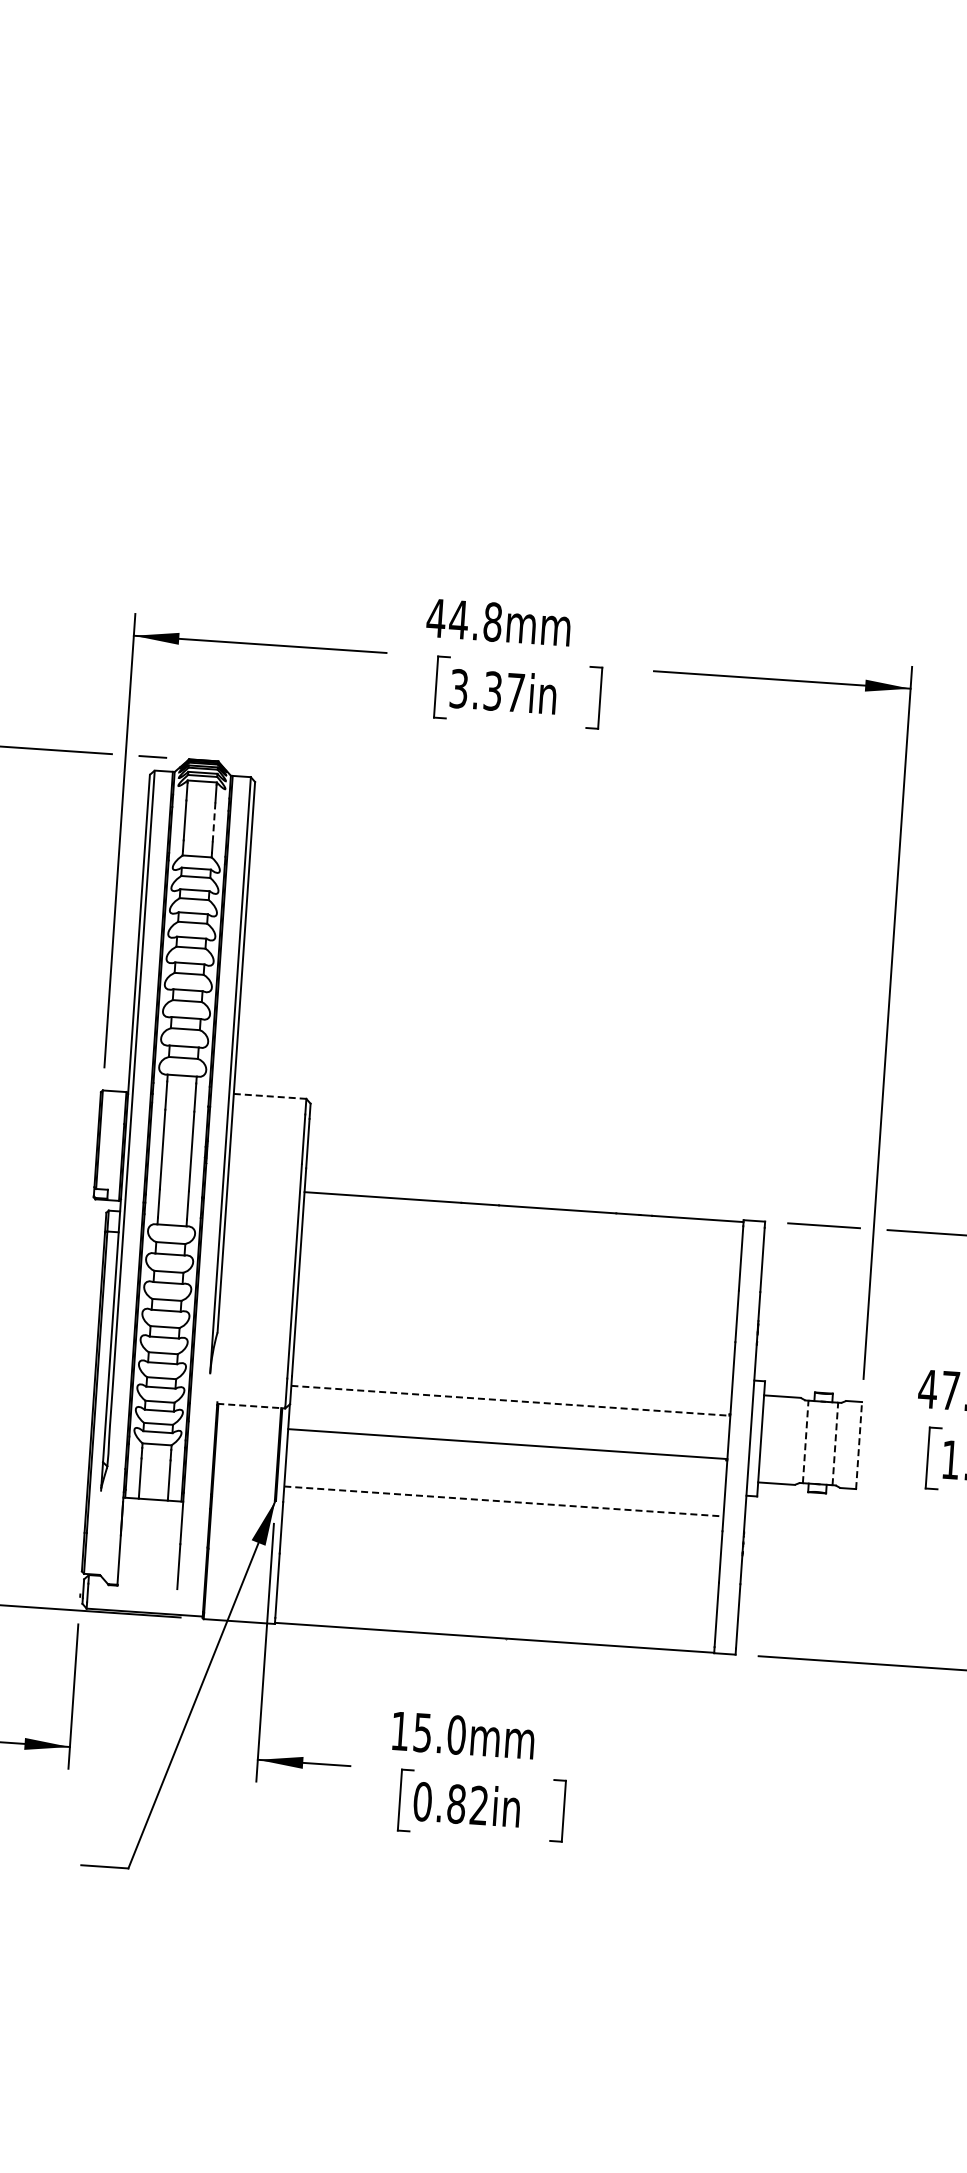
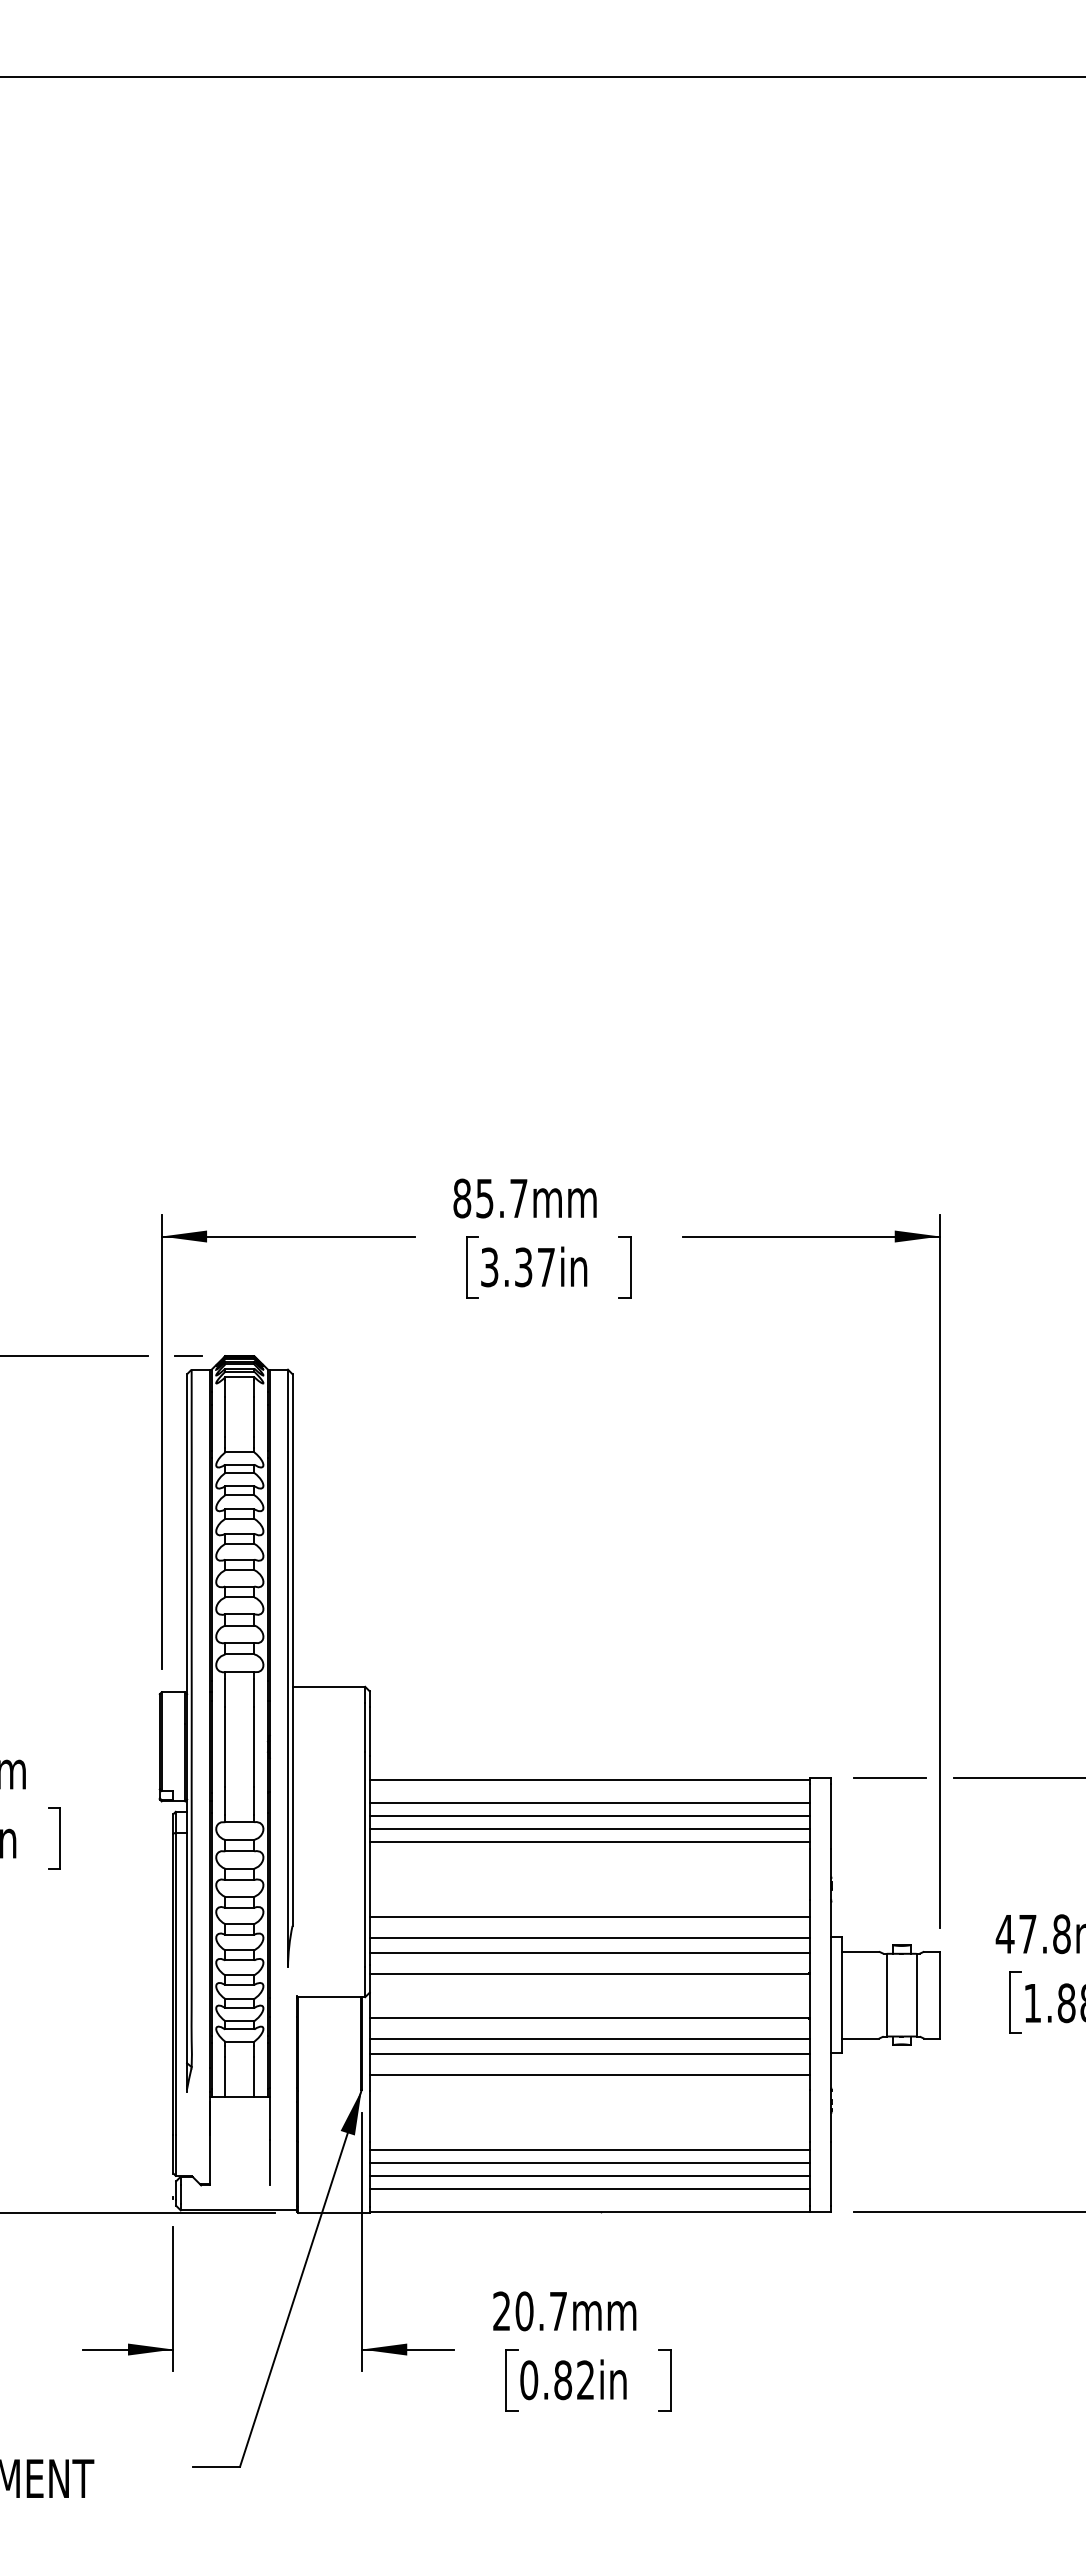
text: (463, 620) -> (489, 1198), 44.8mm -> 85.7mm
line: (214, 822) -> (254, 1417), dashed -> solid
line: (270, 1096) -> (329, 1686), dashed -> solid
line: (522, 1229) -> (589, 1802), added
line: (521, 1242) -> (589, 1815), added
line: (520, 1255) -> (589, 1828), added
line: (519, 1268) -> (589, 1841), added
line: (514, 1343) -> (589, 1916), added
line: (512, 1365) -> (589, 1938), added
line: (512, 1379) -> (589, 1952), added
line: (511, 1401) -> (590, 1974), dashed -> solid
line: (251, 1406) -> (331, 1997), dashed -> solid
line: (805, 1441) -> (886, 1994), dashed -> solid
line: (835, 1443) -> (916, 1994), dashed -> solid
line: (859, 1445) -> (940, 1995), dashed -> solid
line: (506, 1465) -> (589, 2039), added
line: (505, 1479) -> (589, 2053), added
line: (504, 1501) -> (590, 2075), dashed -> solid
line: (498, 1576) -> (589, 2150), added
line: (497, 1589) -> (589, 2163), added
line: (496, 1602) -> (589, 2176), added
line: (495, 1615) -> (589, 2189), added
text: (428, 1733) -> (530, 2311), 15.0mm -> 20.7mm

